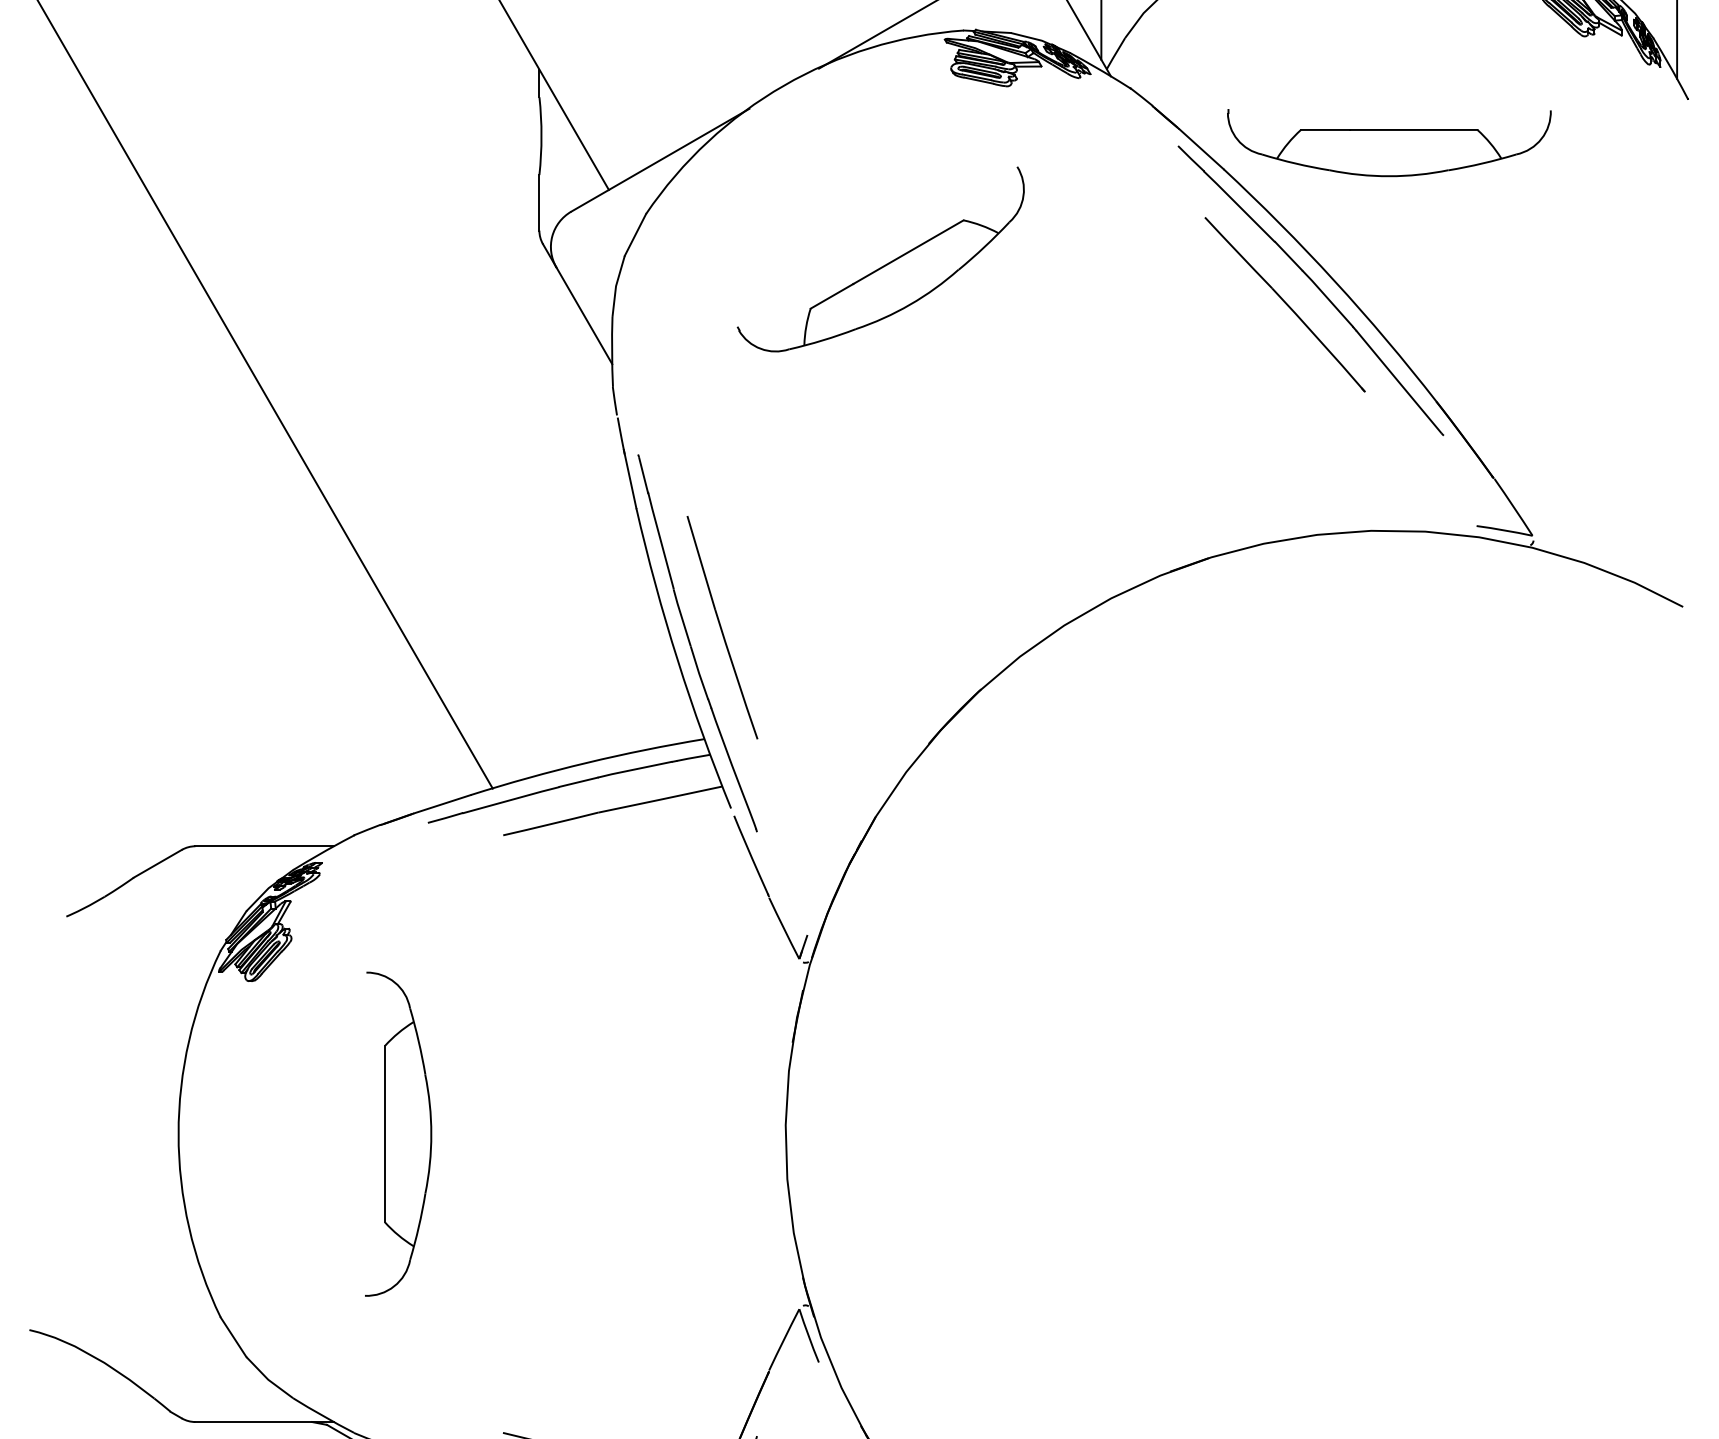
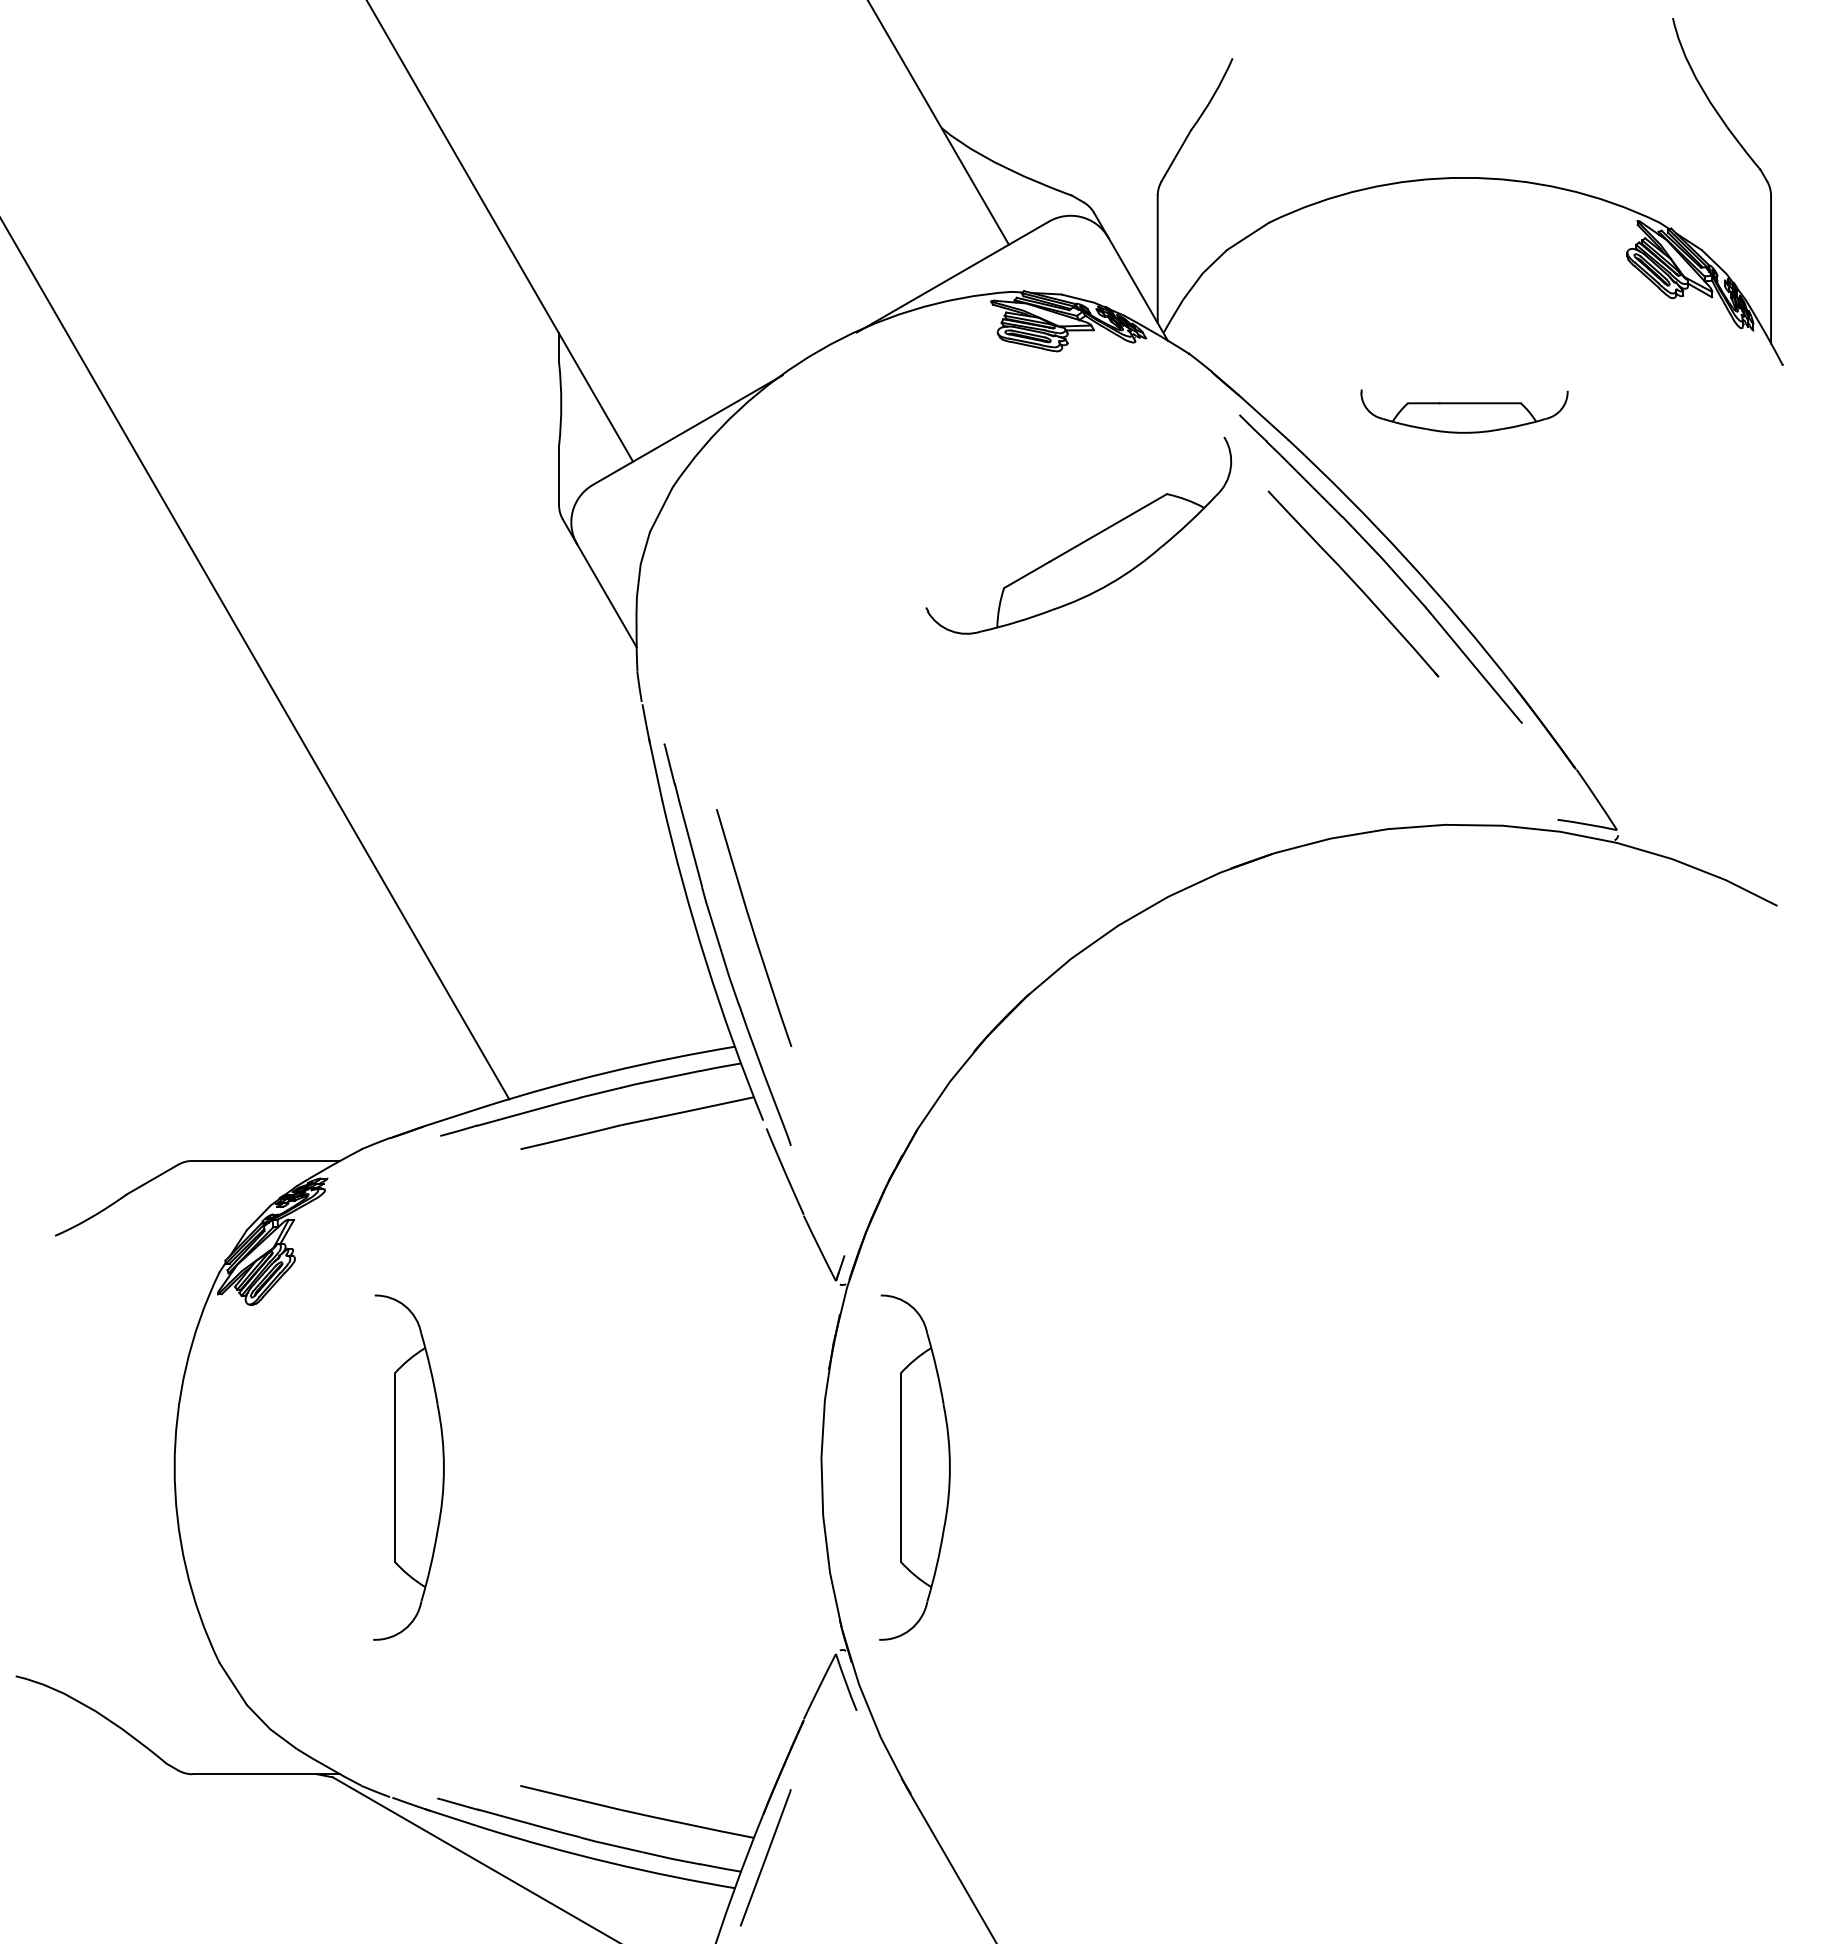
part: (1389, 142) -> (1464, 411), size x0.6
part: (884, 264) -> (1082, 541), moved
part: (873, 1134) -> (914, 1467), added

